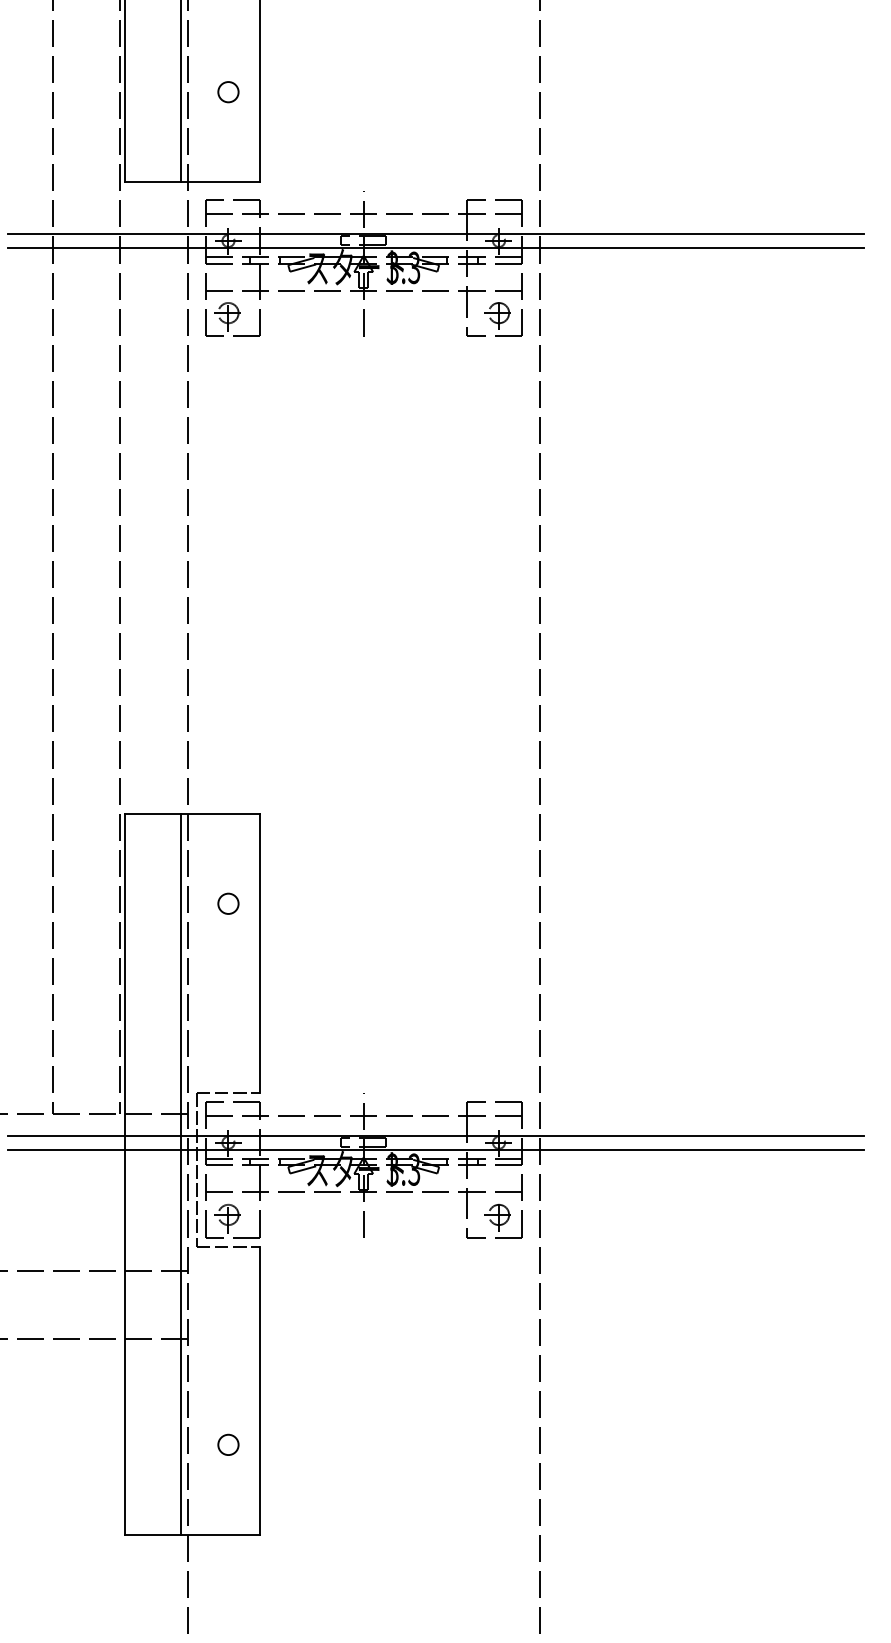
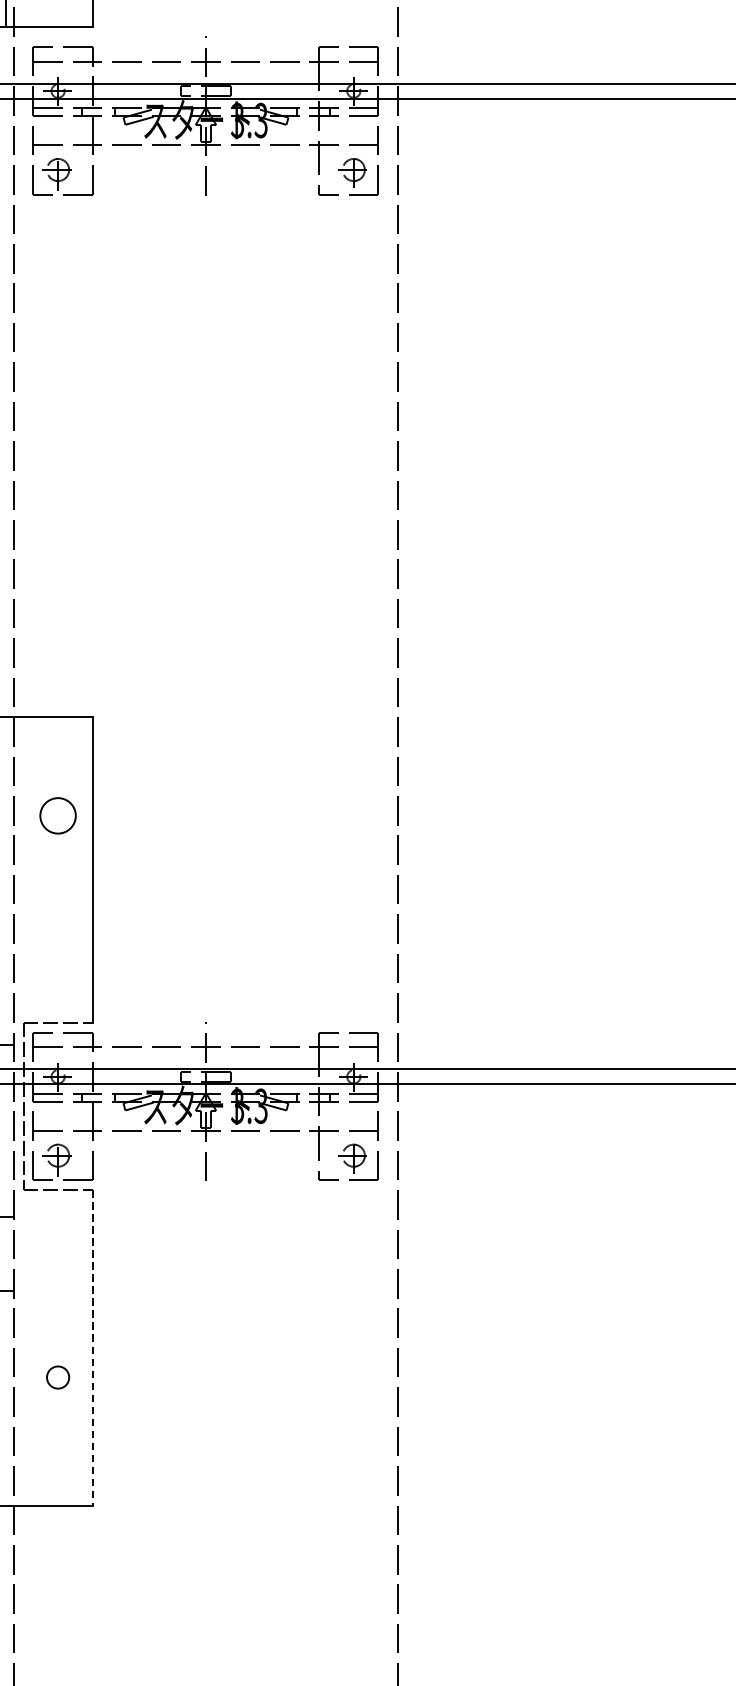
circle: (228, 903) -> (58, 815), size x1.6
line: (181, 1174) -> (6, 1111), removed
line: (260, 1391) -> (93, 1348), solid -> dashed
circle: (228, 1444) -> (58, 1377), moved

